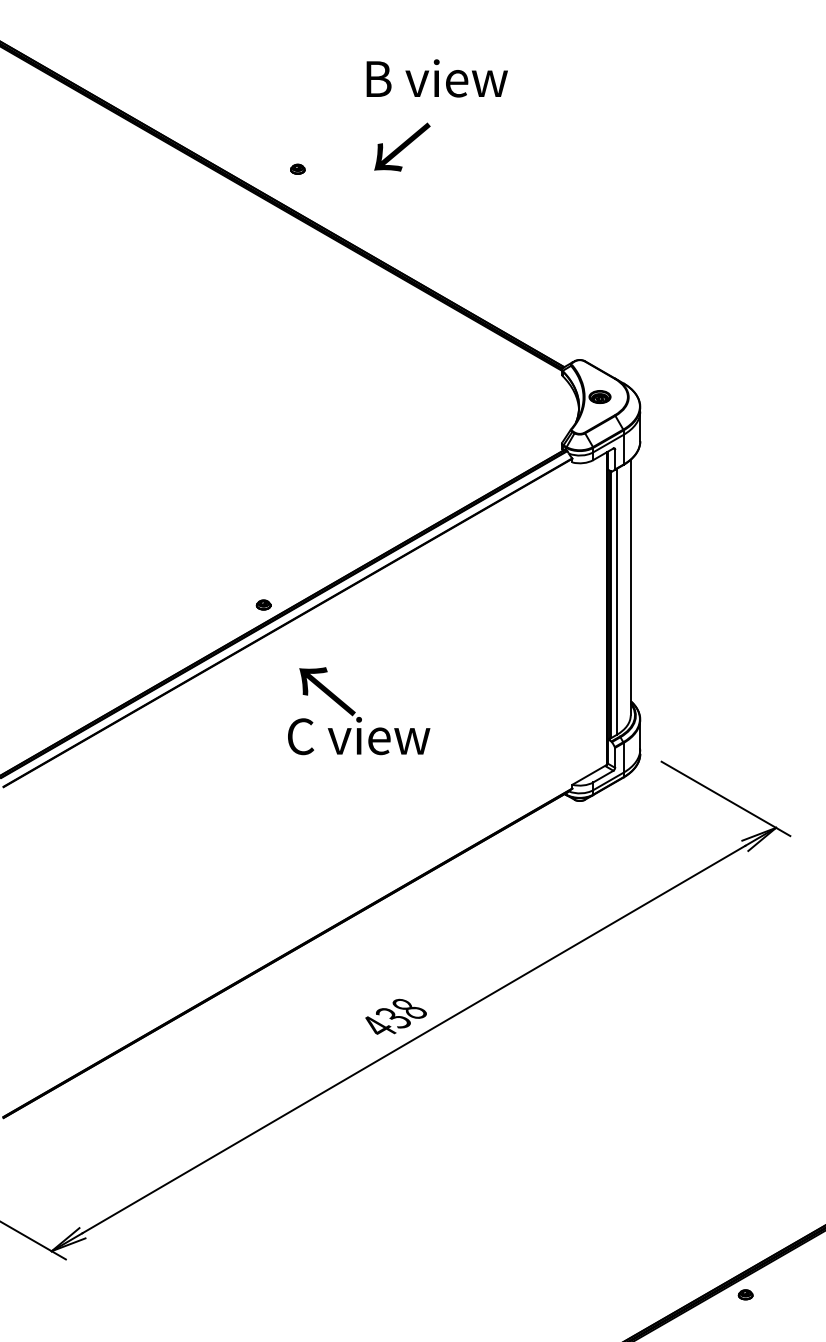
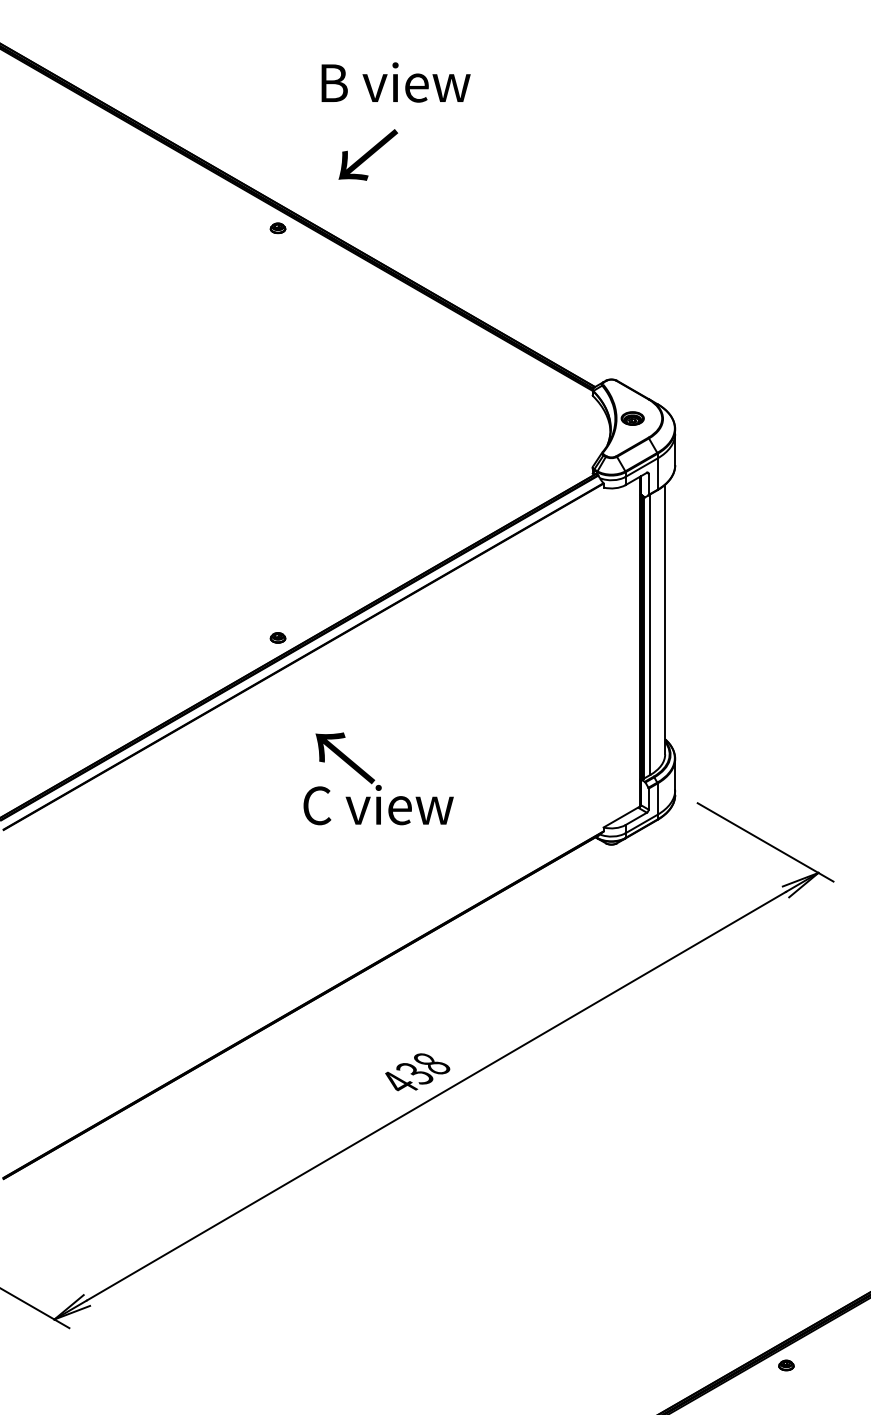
text: (436, 78) -> (395, 82), moved
text: (402, 146) -> (368, 154), moved
part: (297, 169) -> (277, 228), moved
text: (358, 710) -> (378, 778), moved

